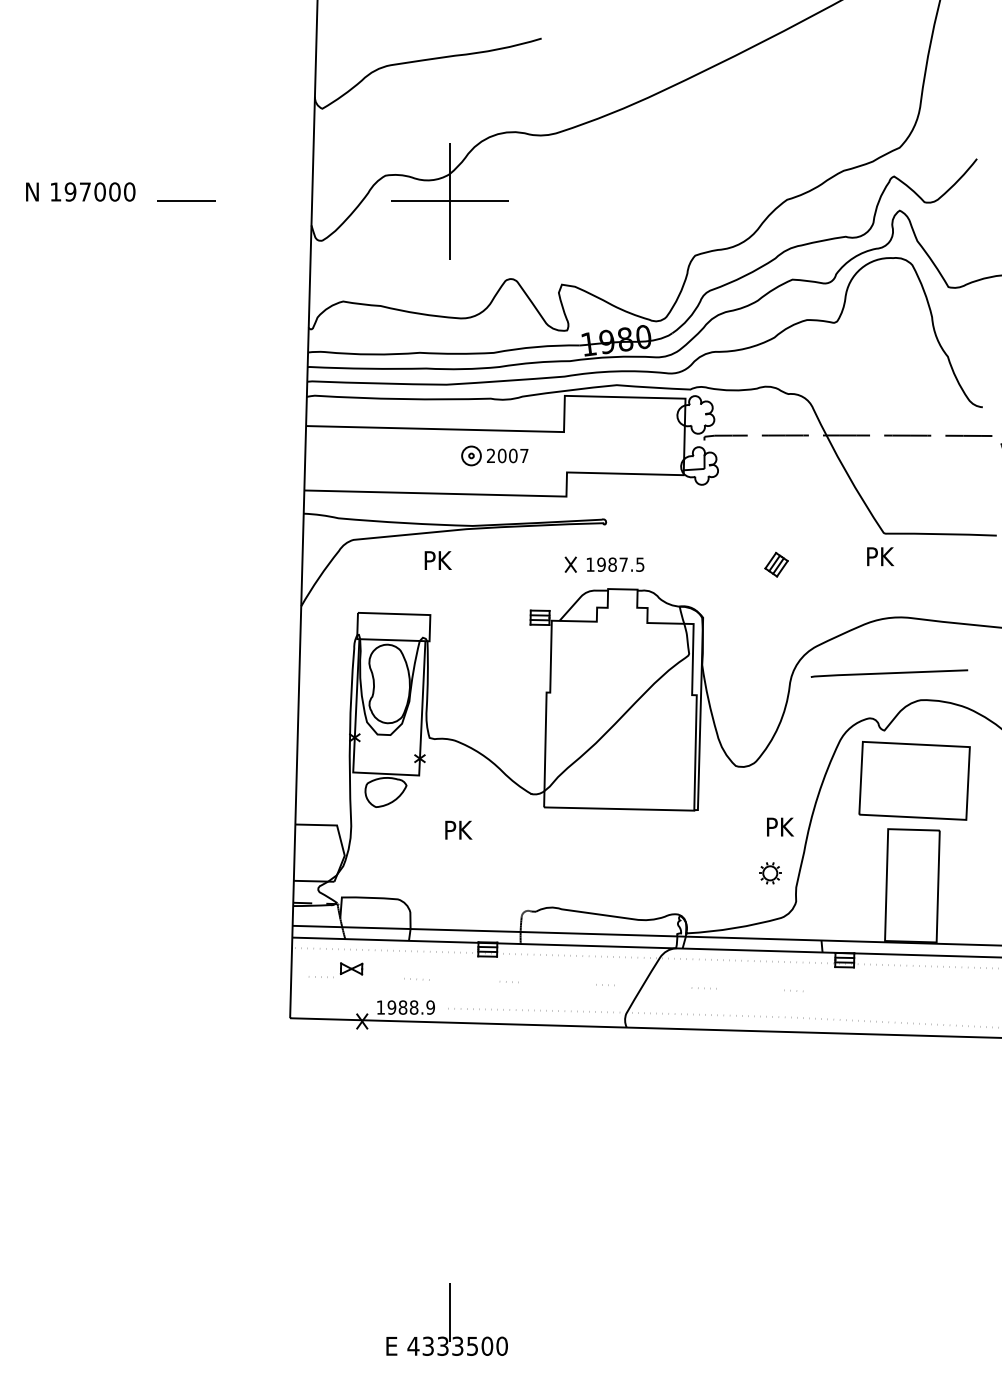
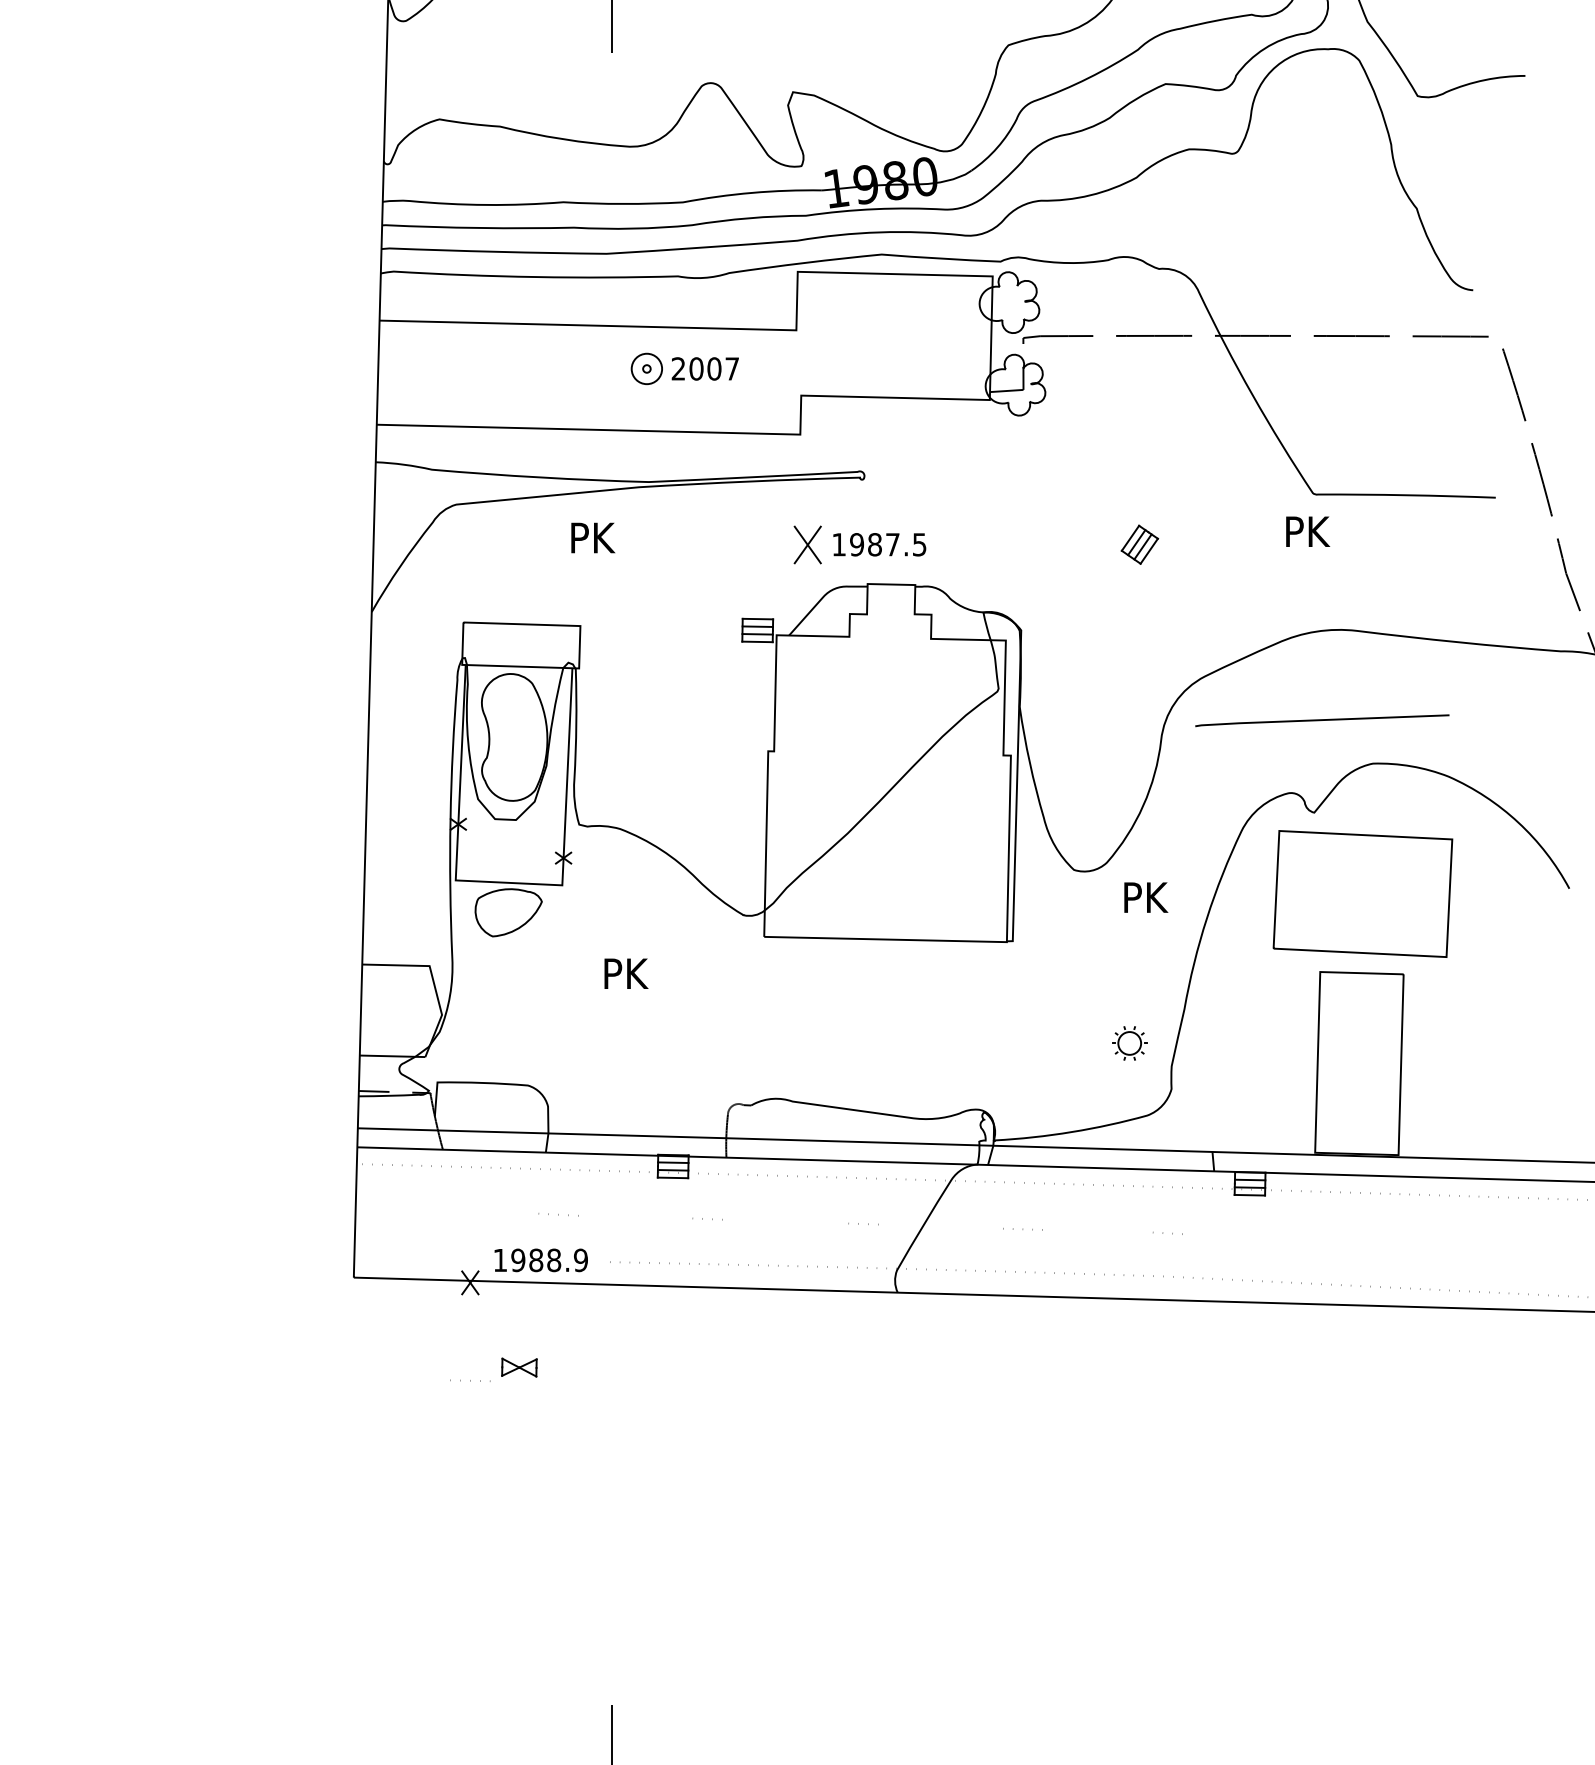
part: (570, 564) -> (806, 544), size x1.6
text: (780, 826) -> (1146, 896), moved
part: (336, 969) -> (494, 1368), moved

